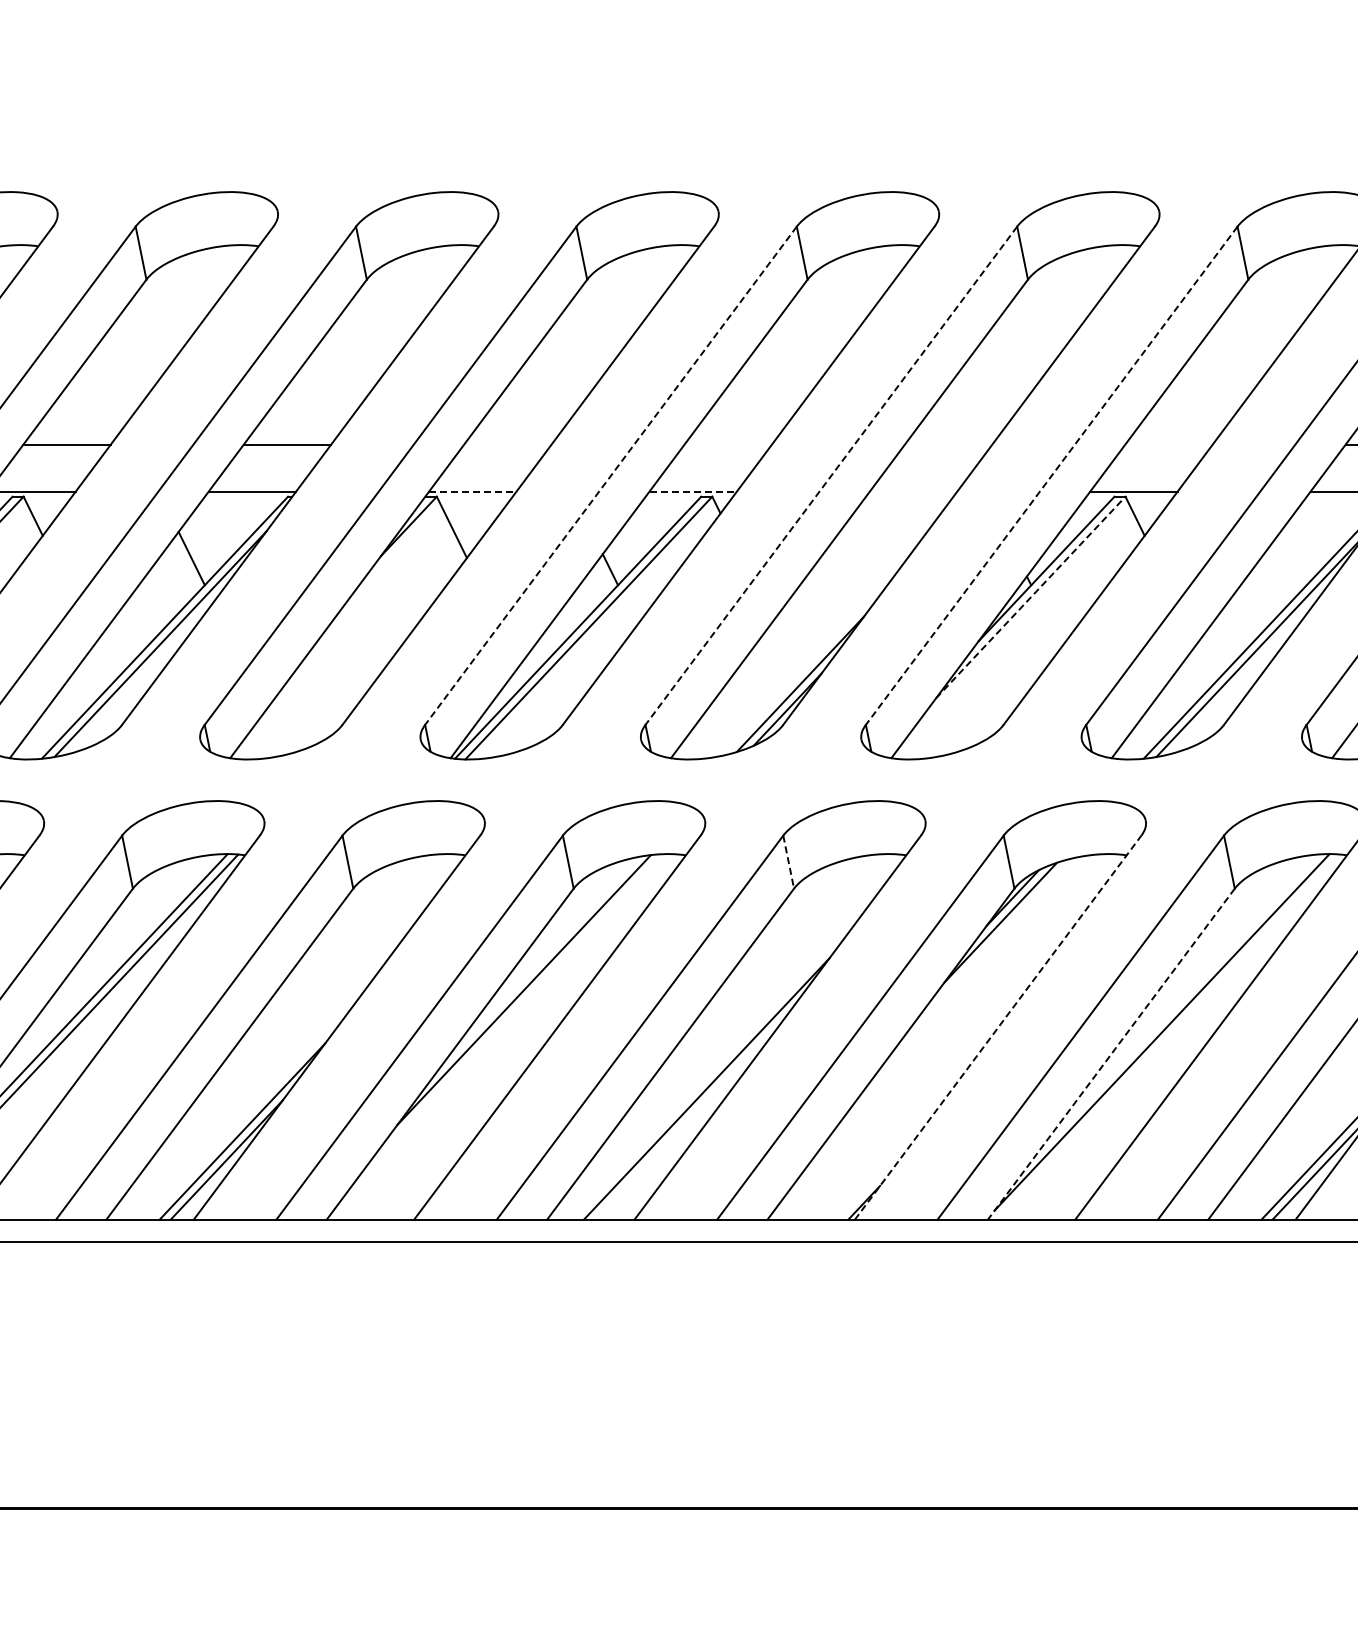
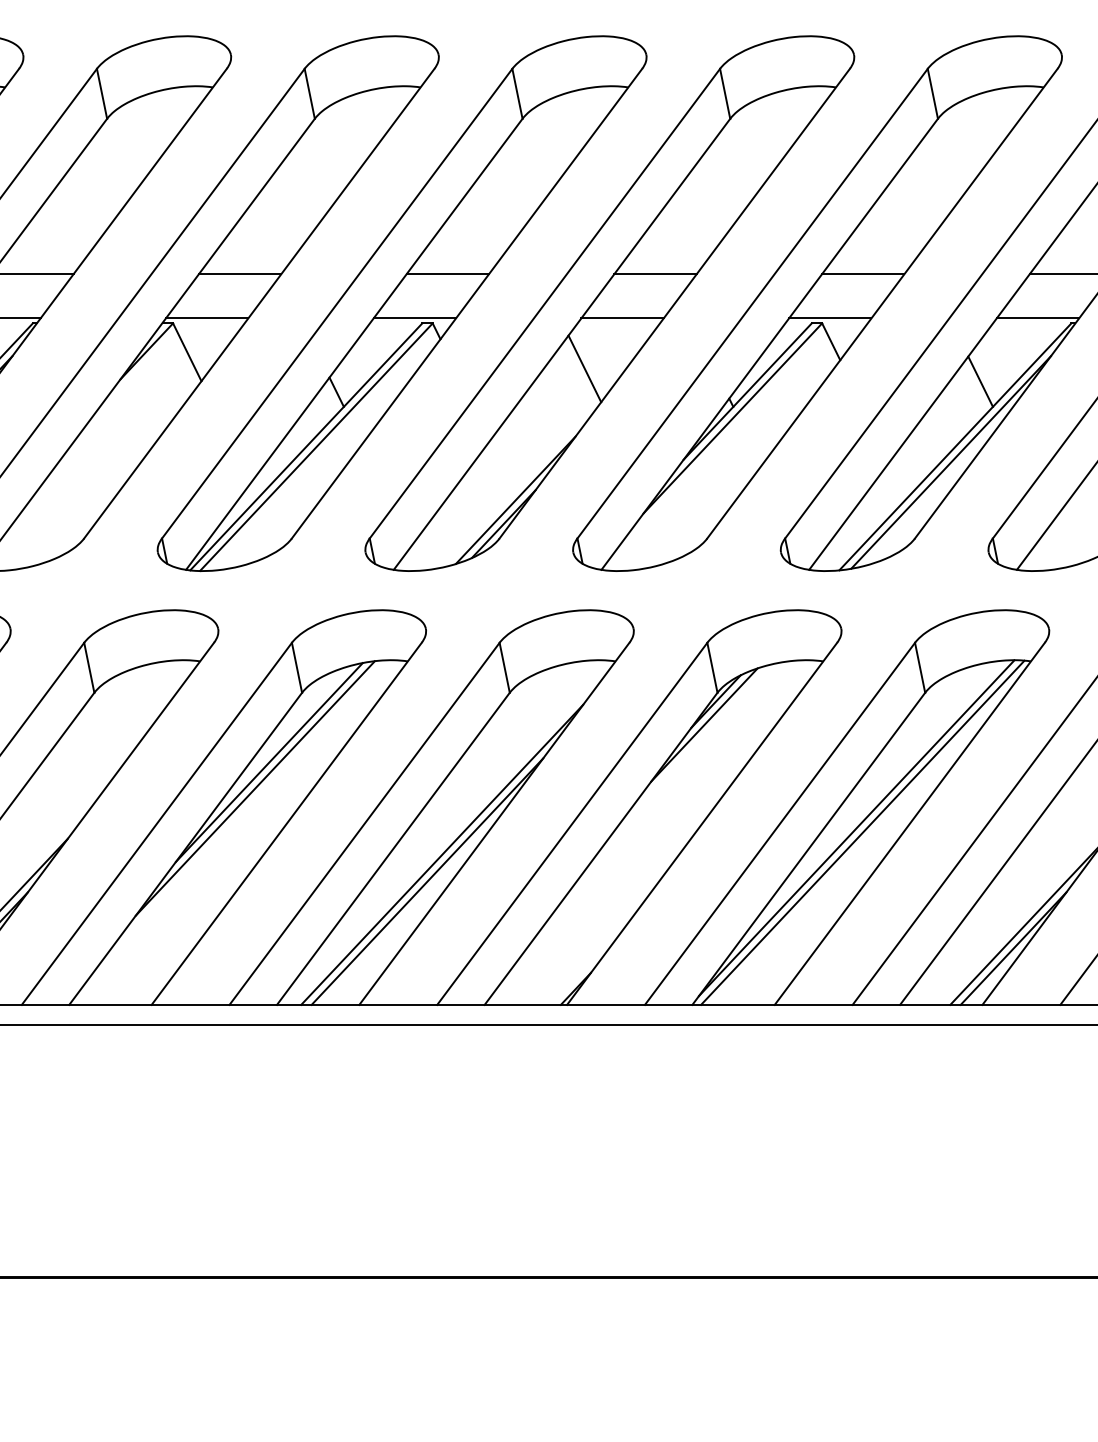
line: (507, 444) -> (239, 274), added
line: (727, 444) -> (447, 274), added
line: (948, 444) -> (655, 274), added
line: (1168, 444) -> (862, 274), added
line: (610, 475) -> (336, 303), dashed -> solid
line: (831, 475) -> (545, 303), dashed -> solid
line: (1051, 475) -> (752, 303), dashed -> solid
line: (472, 491) -> (206, 318), dashed -> solid
line: (693, 491) -> (415, 318), dashed -> solid
line: (913, 491) -> (622, 318), added
line: (873, 544) -> (584, 368), added
line: (1293, 558) -> (980, 381), added
line: (1031, 597) -> (733, 418), dashed -> solid
line: (788, 862) -> (504, 668), dashed -> solid
line: (538, 962) -> (268, 762), added
line: (998, 1027) -> (702, 823), dashed -> solid
line: (1168, 1036) -> (862, 832), added
line: (1111, 1054) -> (808, 849), dashed -> solid
line: (722, 1060) -> (442, 854), added

